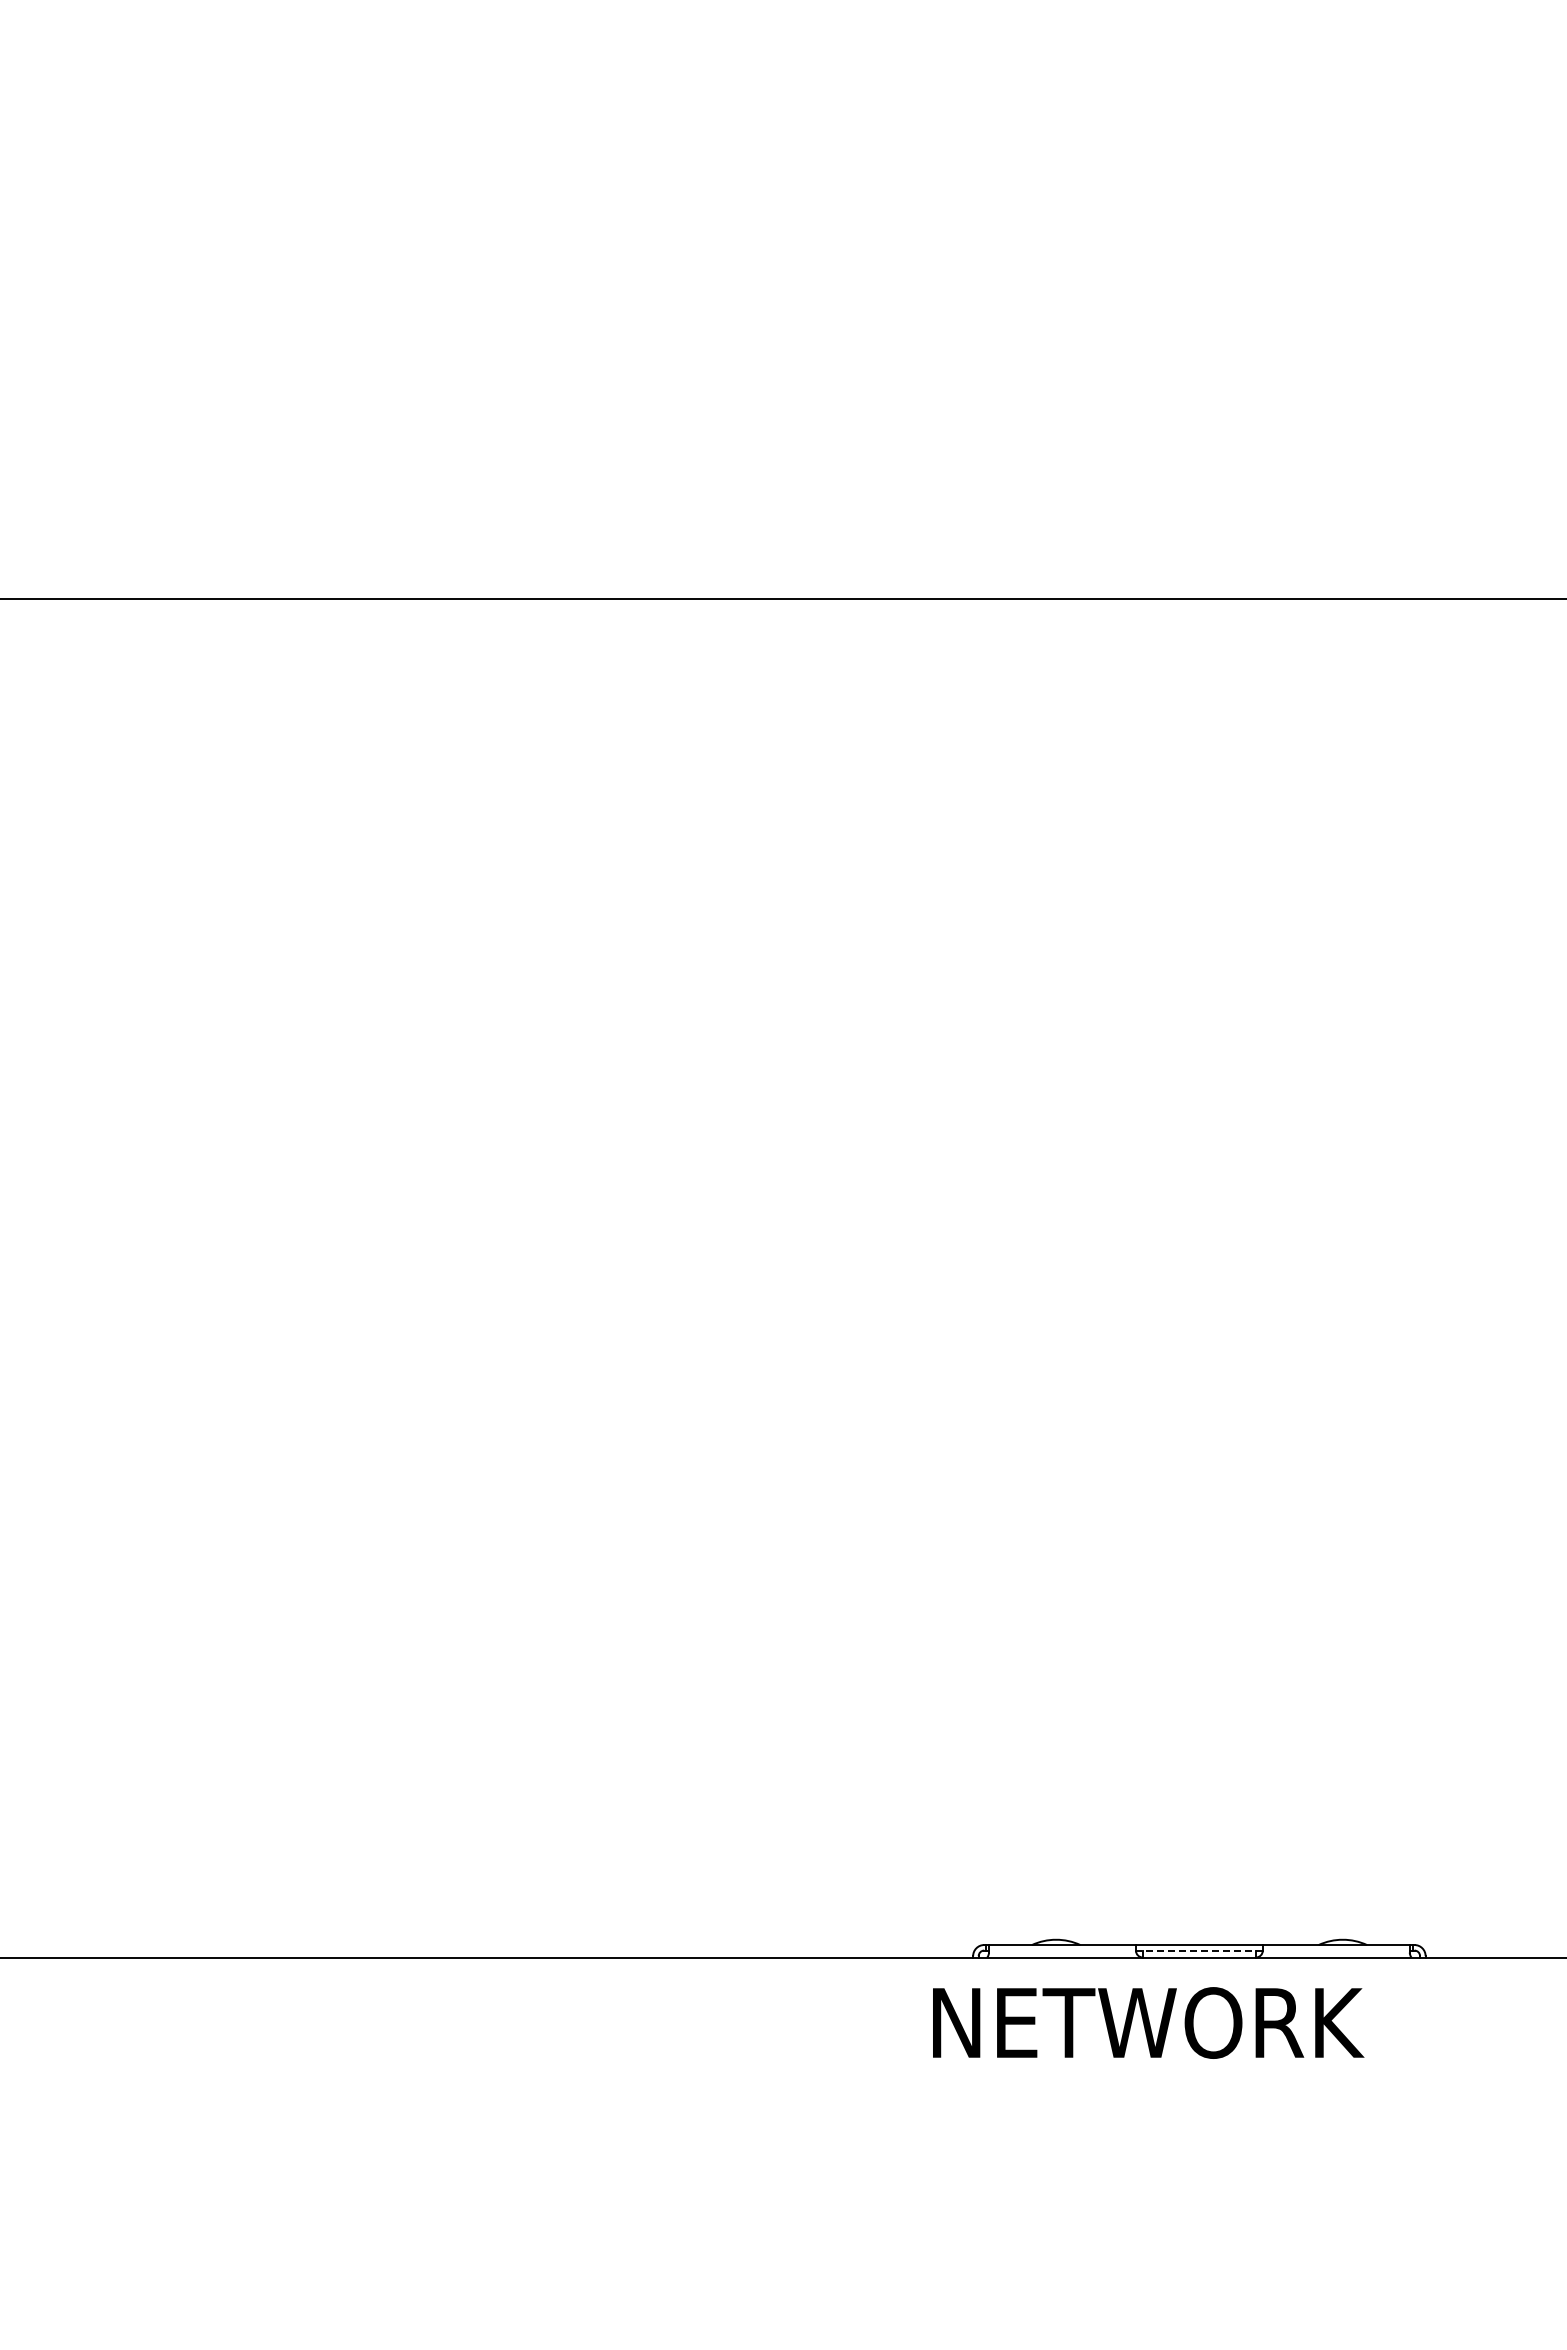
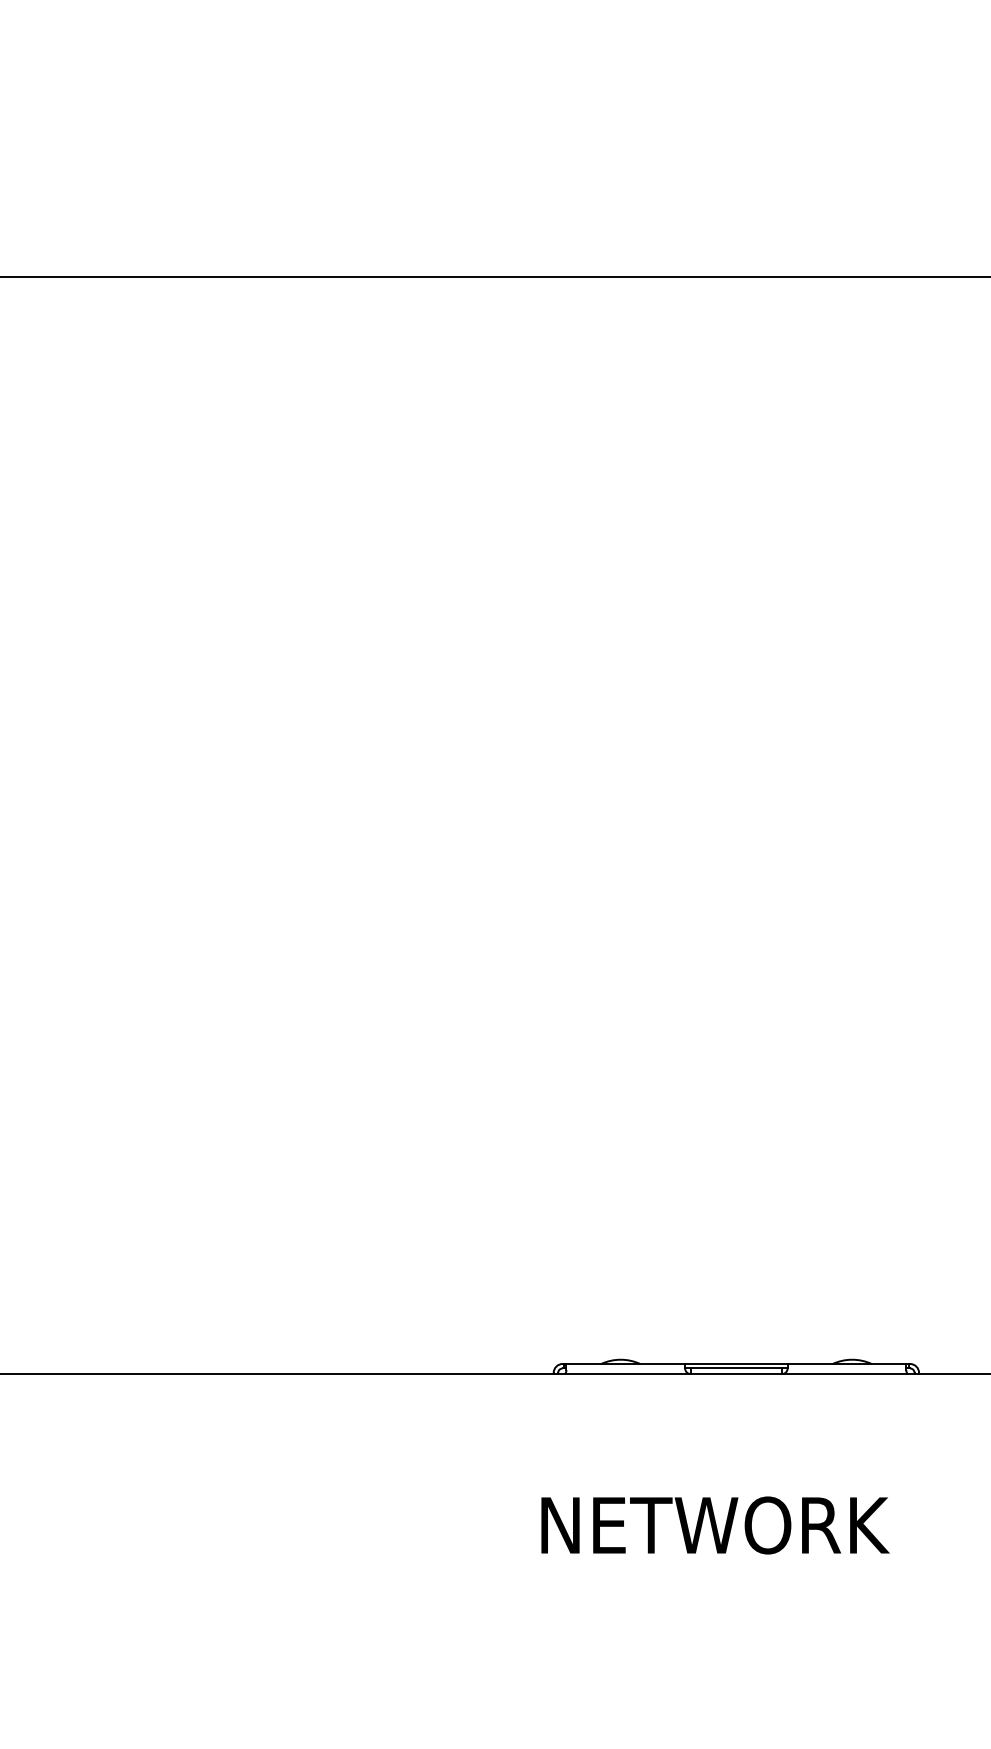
line: (1198, 1950) -> (735, 1368), dashed -> solid
text: (1148, 2022) -> (715, 1525), moved

